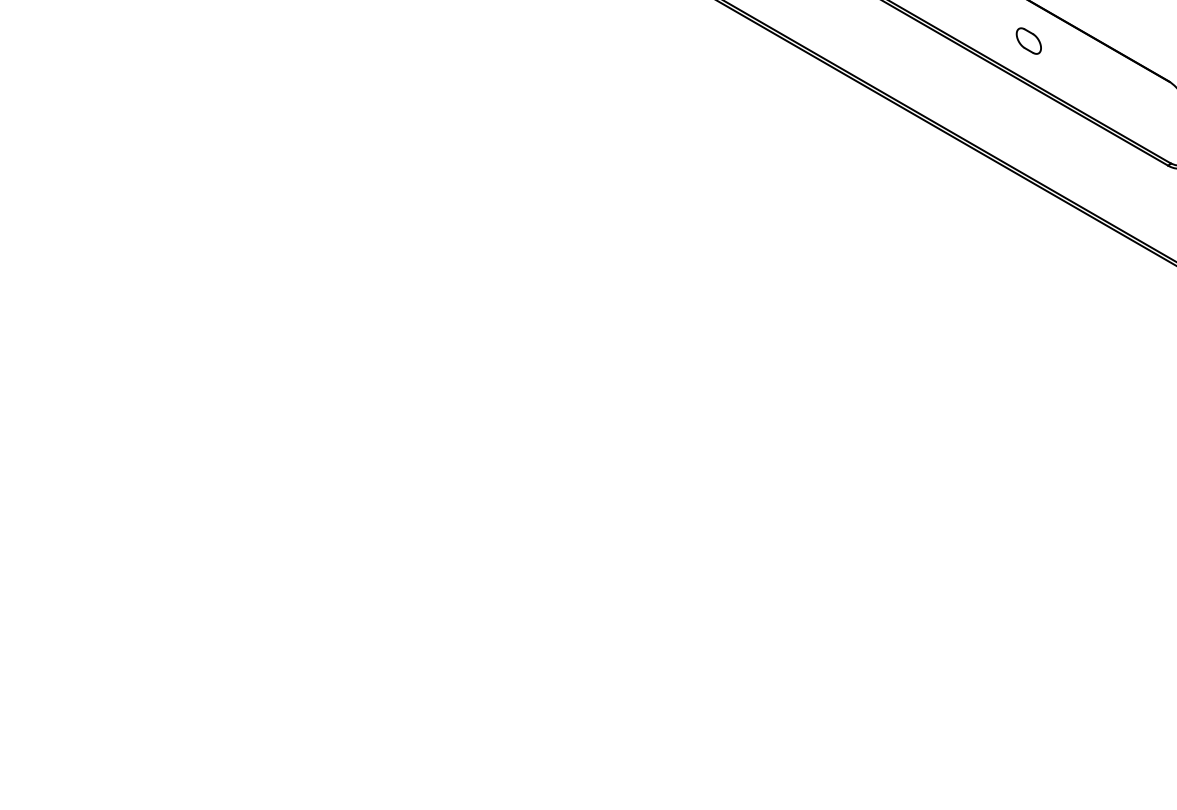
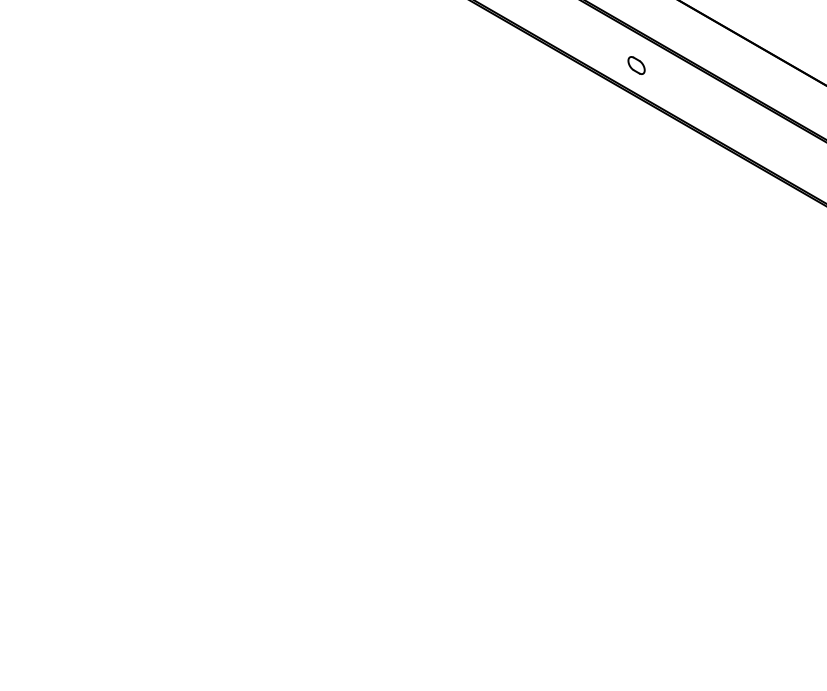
part: (1028, 41) -> (636, 65), moved

